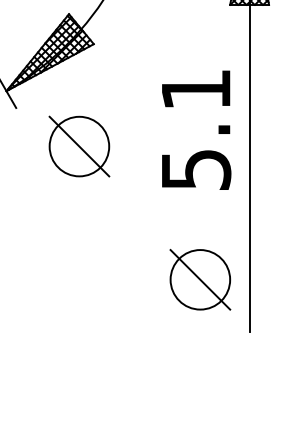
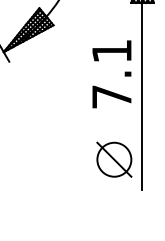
part: (79, 146) -> (45, 83), removed
text: (197, 168) -> (112, 96), 5.1 -> 7.1

